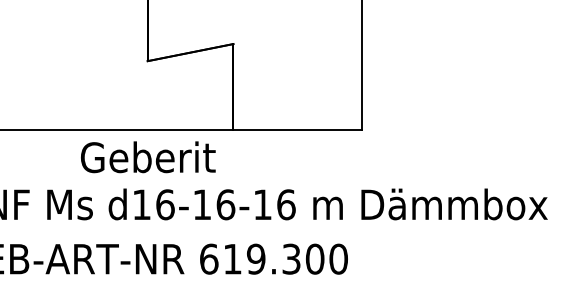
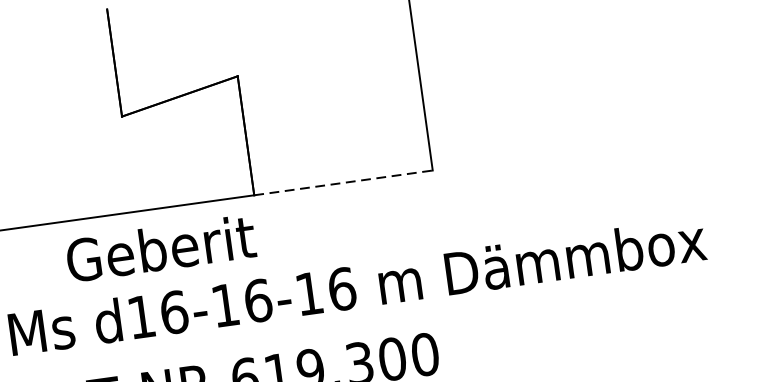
line: (298, 129) -> (344, 182), solid -> dashed
text: (148, 157) -> (161, 248), moved

